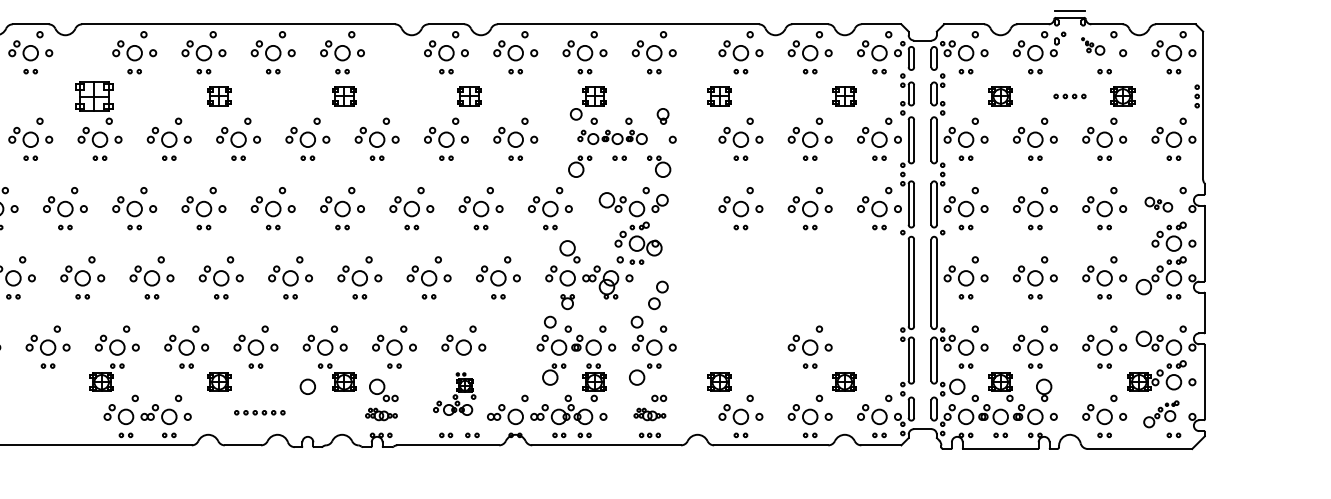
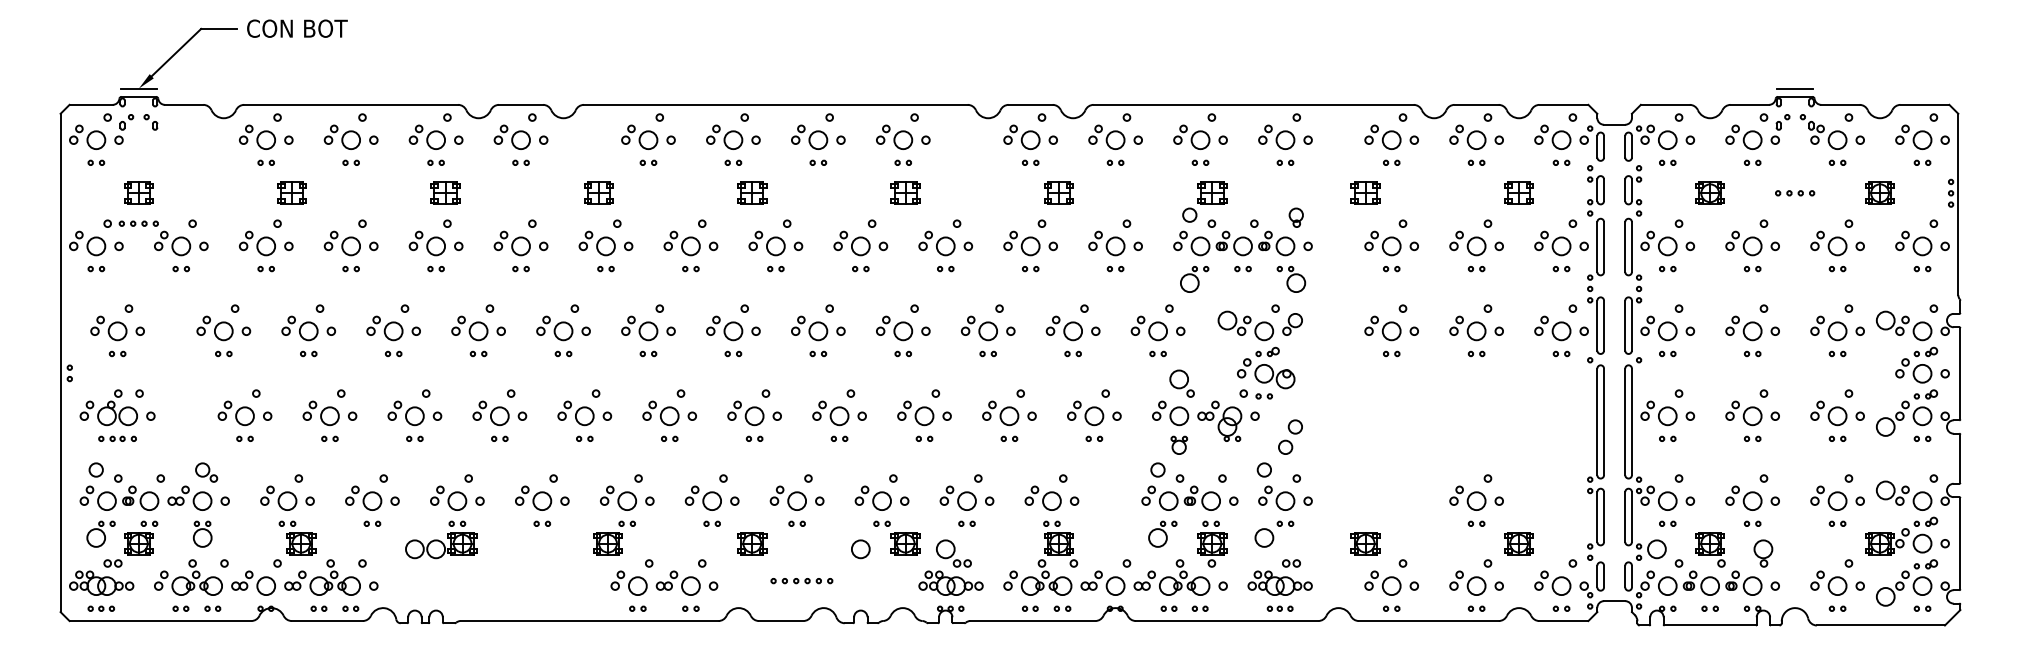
part: (1093, 46) -> (1823, 131), size x1.67
part: (93, 95) -> (598, 192), size x0.62
part: (1122, 95) -> (1879, 192), moved
part: (612, 137) -> (1234, 243), size x1.43
part: (1158, 204) -> (1903, 325), size x1.67
part: (454, 393) -> (1040, 557), size x1.43
part: (381, 413) -> (950, 582), size x1.67
part: (649, 413) -> (1279, 582), size x1.67
part: (1161, 413) -> (1907, 582), size x1.43

